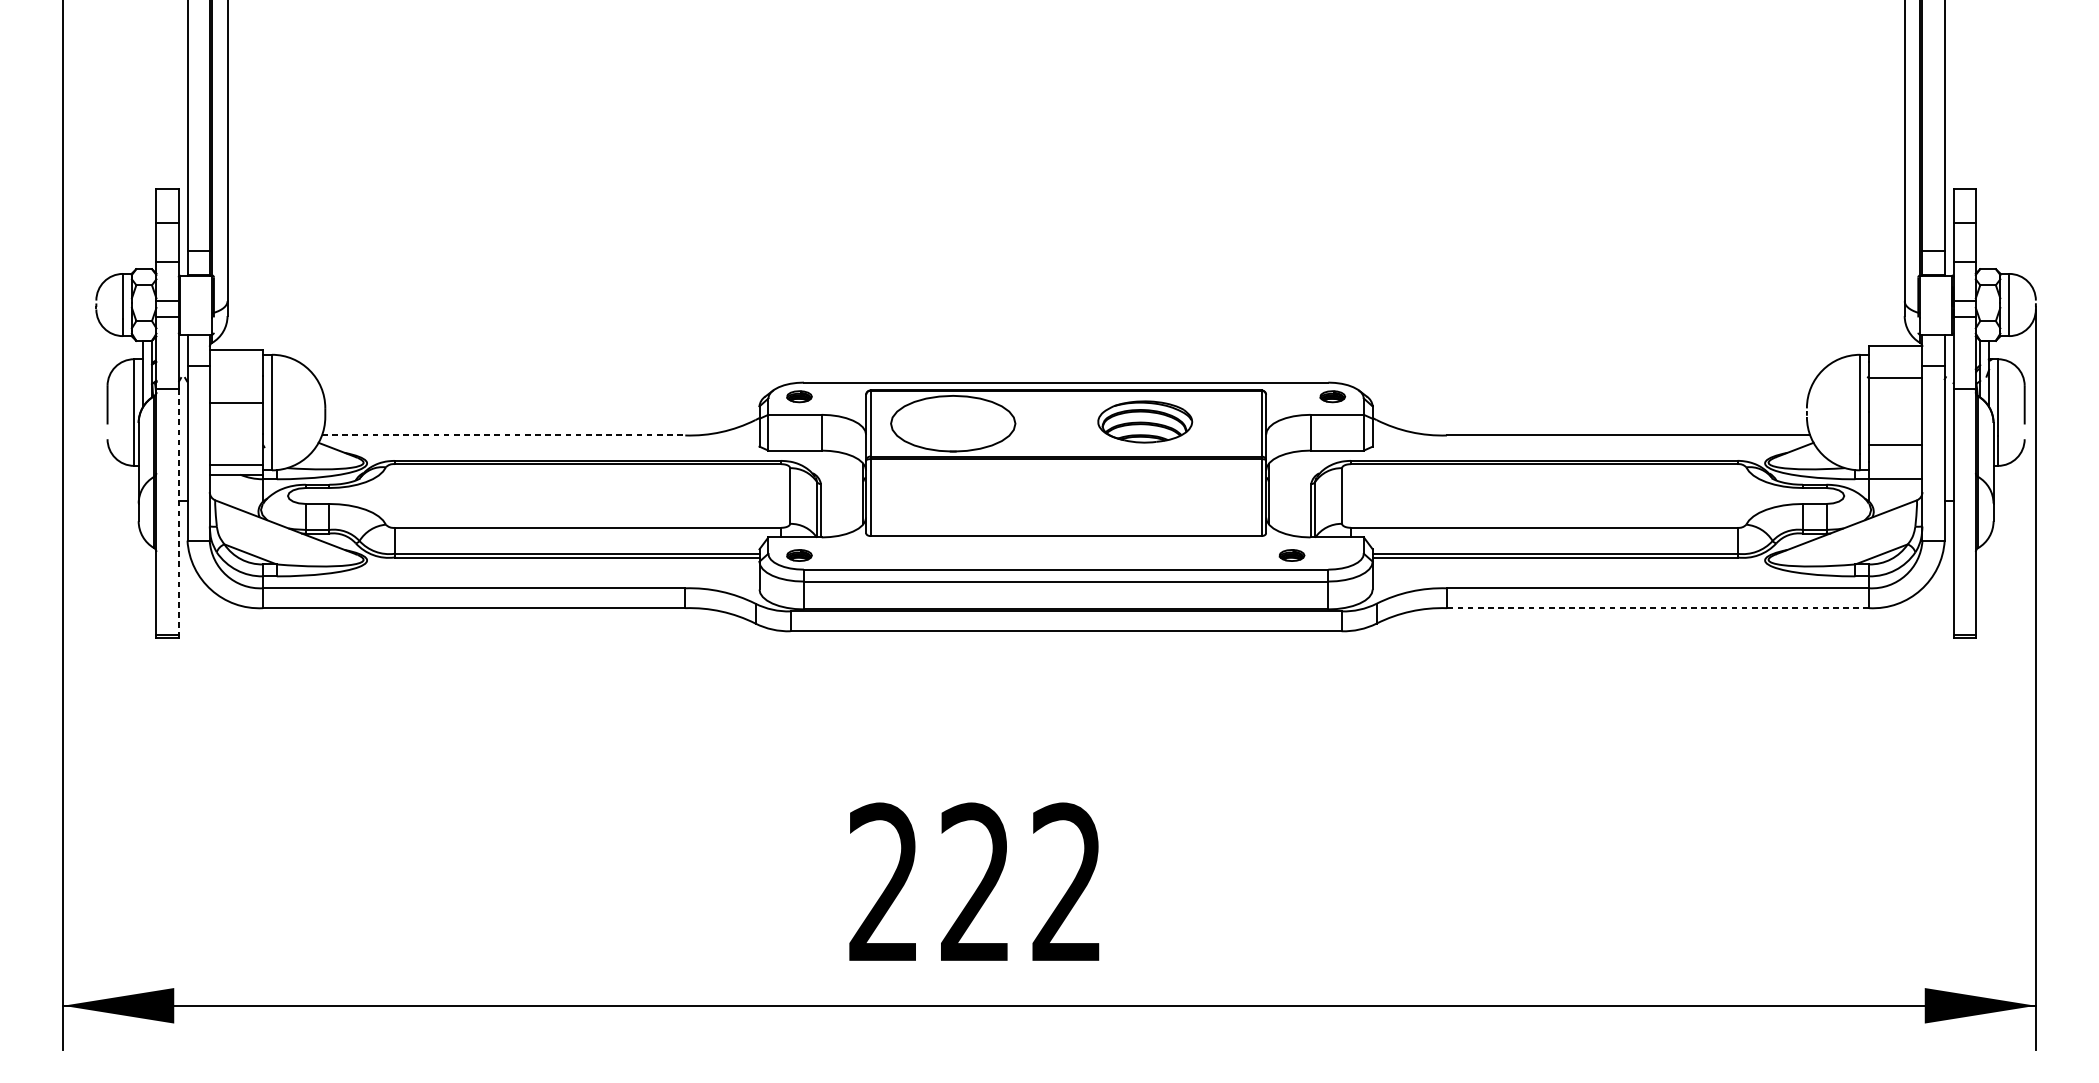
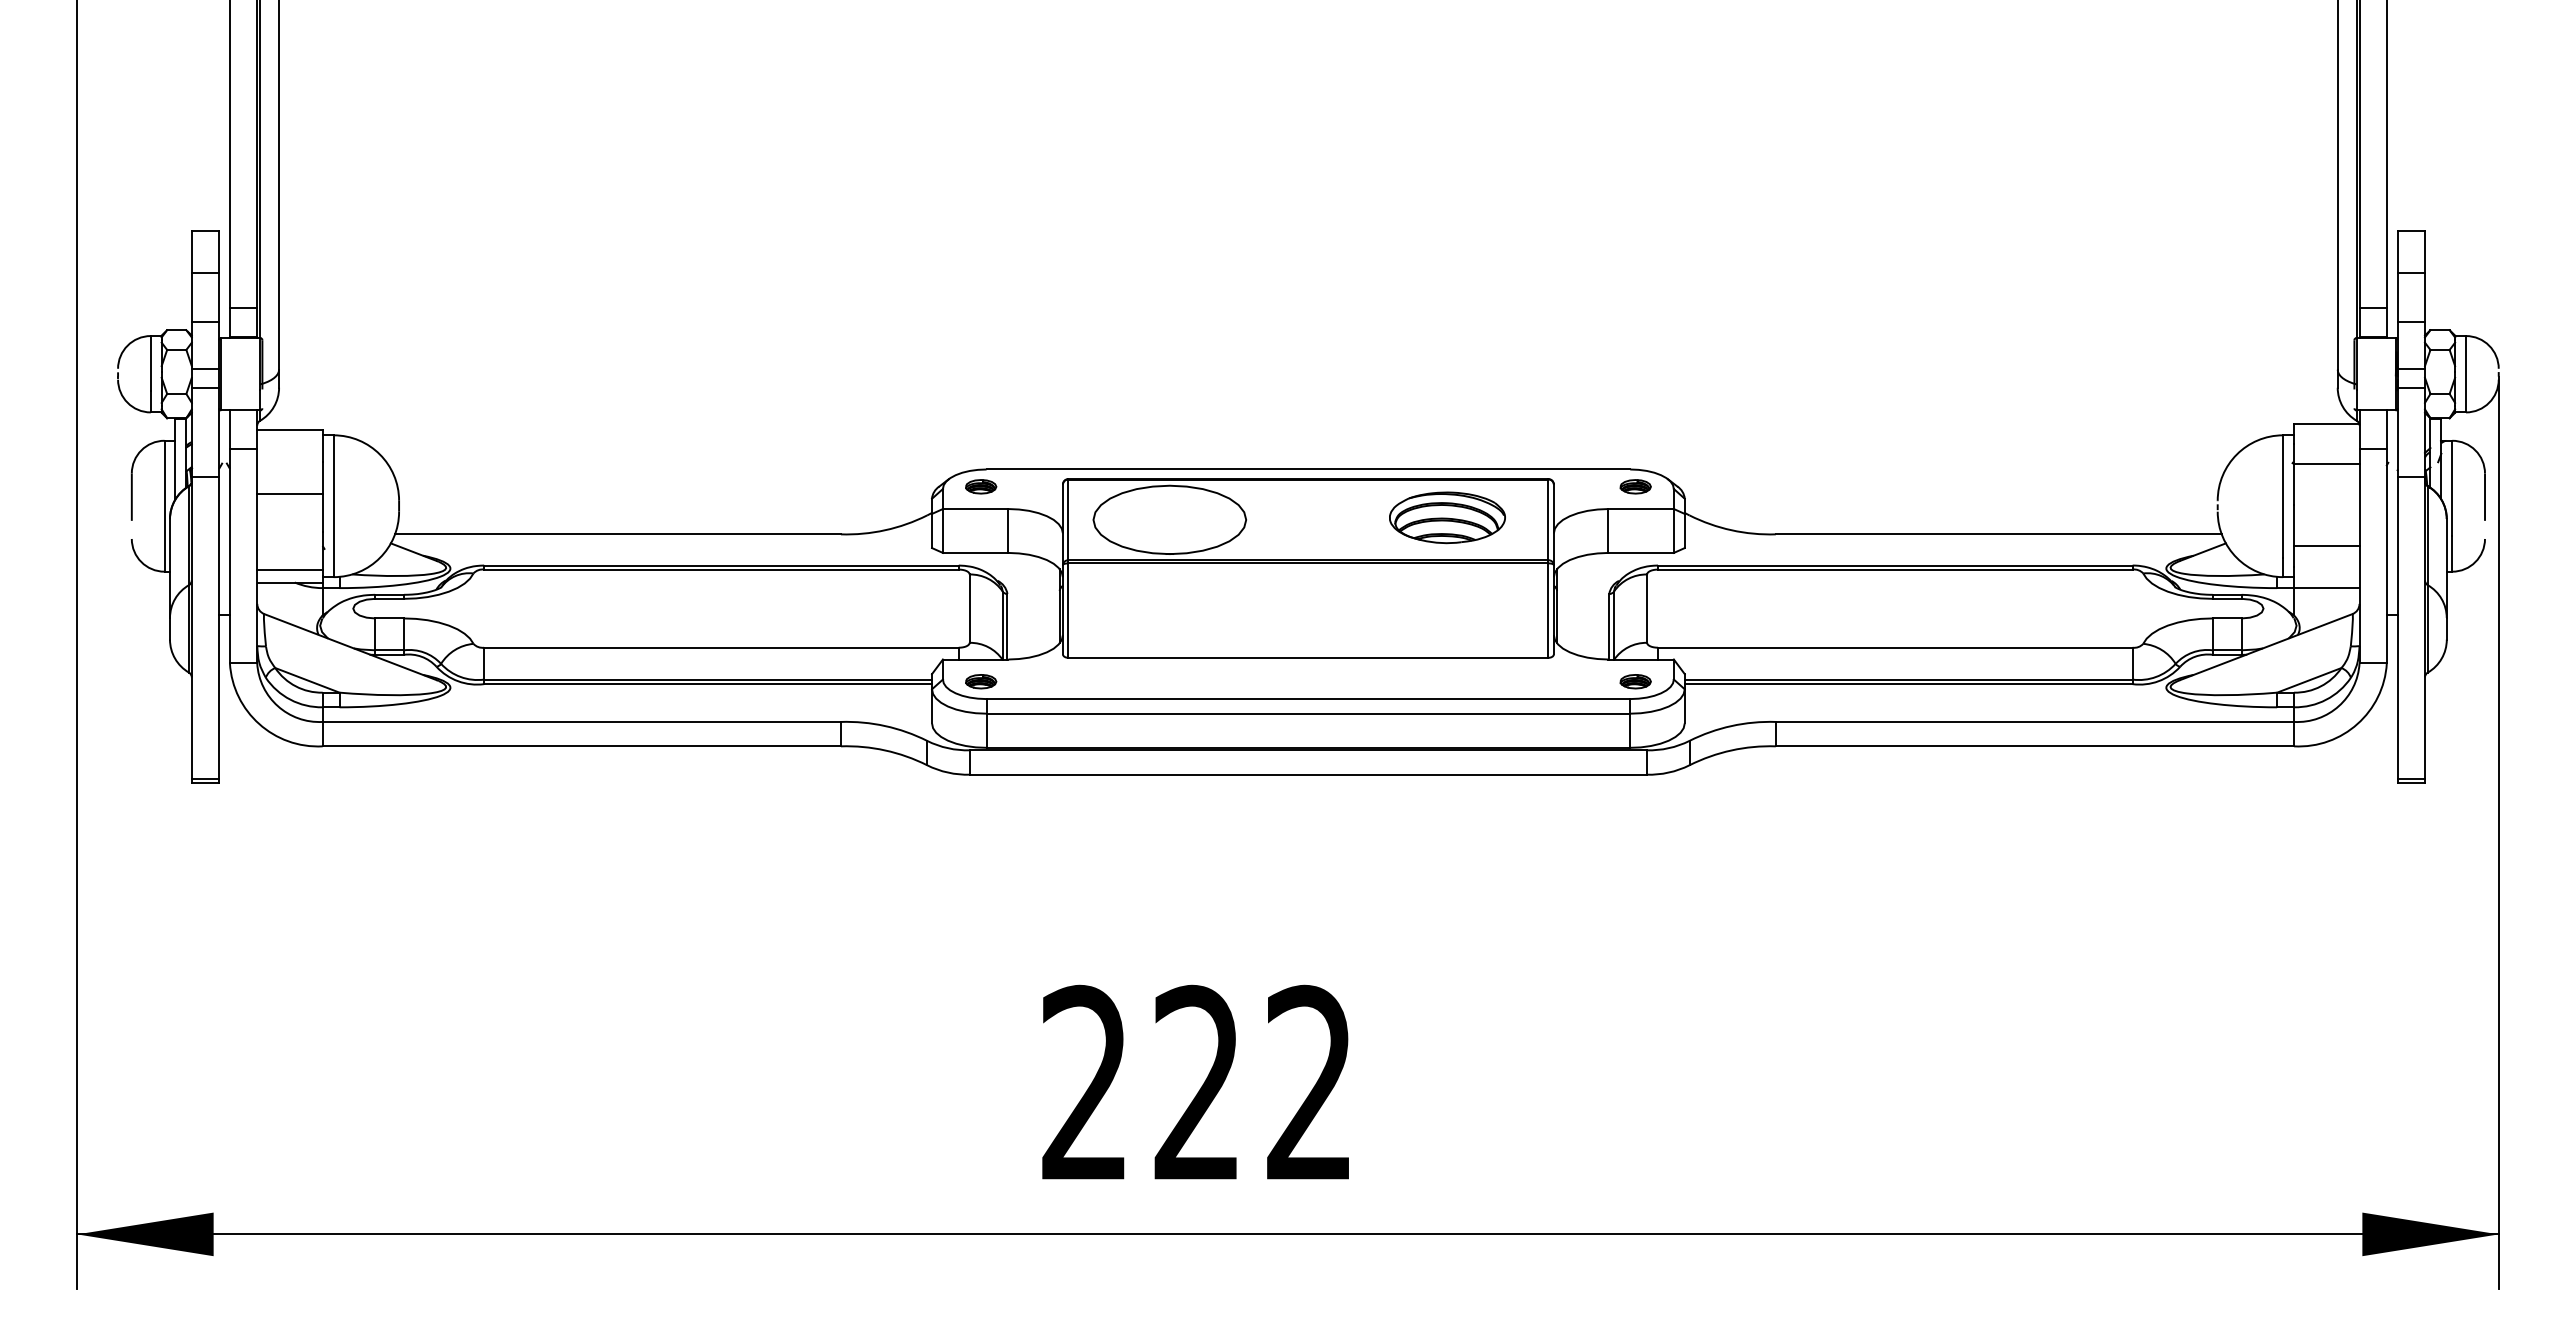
part: (1145, 421) -> (1447, 517), moved
line: (503, 435) -> (617, 534), dashed -> solid
line: (178, 512) -> (219, 628), dashed -> solid
part: (1291, 555) -> (1635, 681), moved
line: (1657, 608) -> (2034, 746), dashed -> solid

